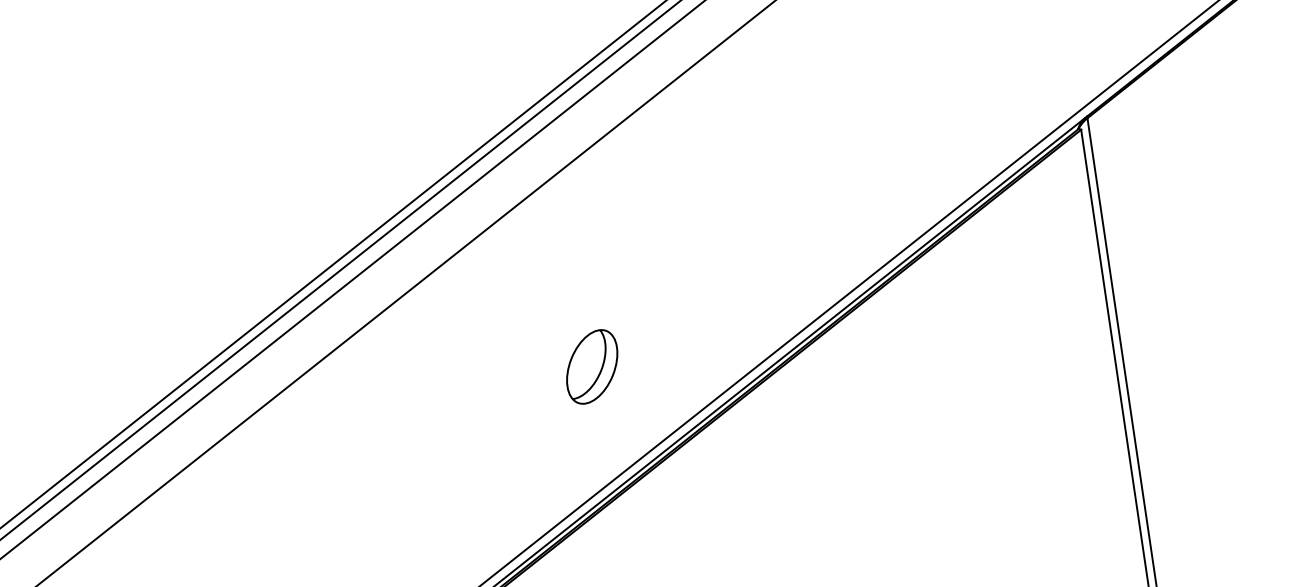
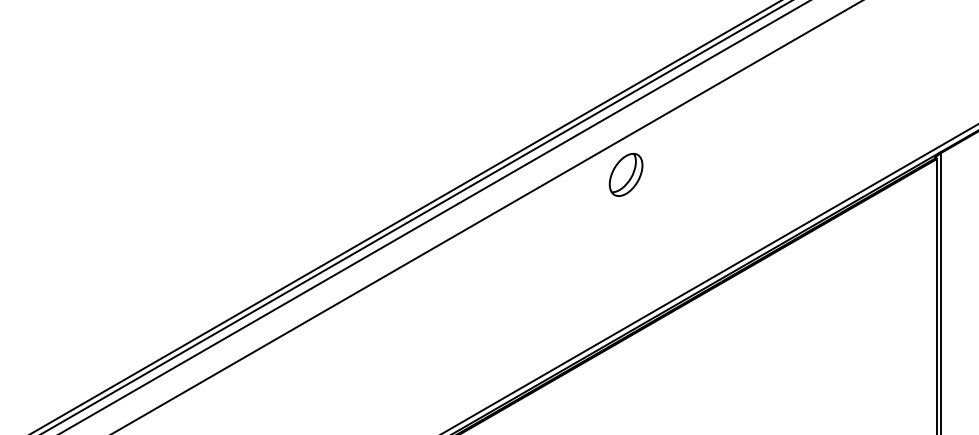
part: (591, 366) -> (625, 174), moved

